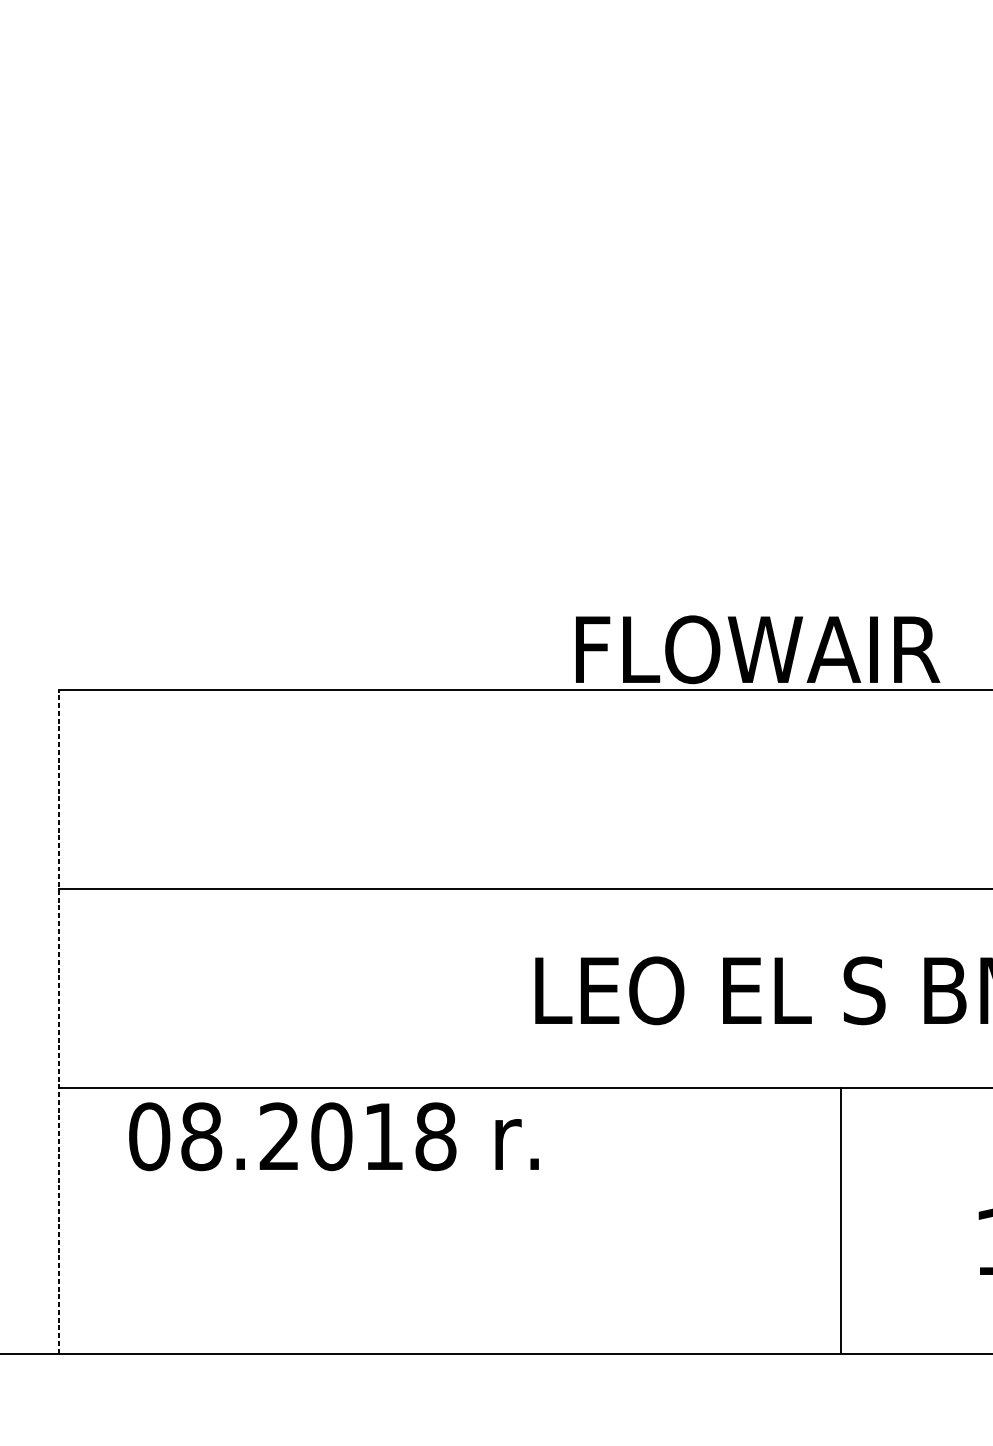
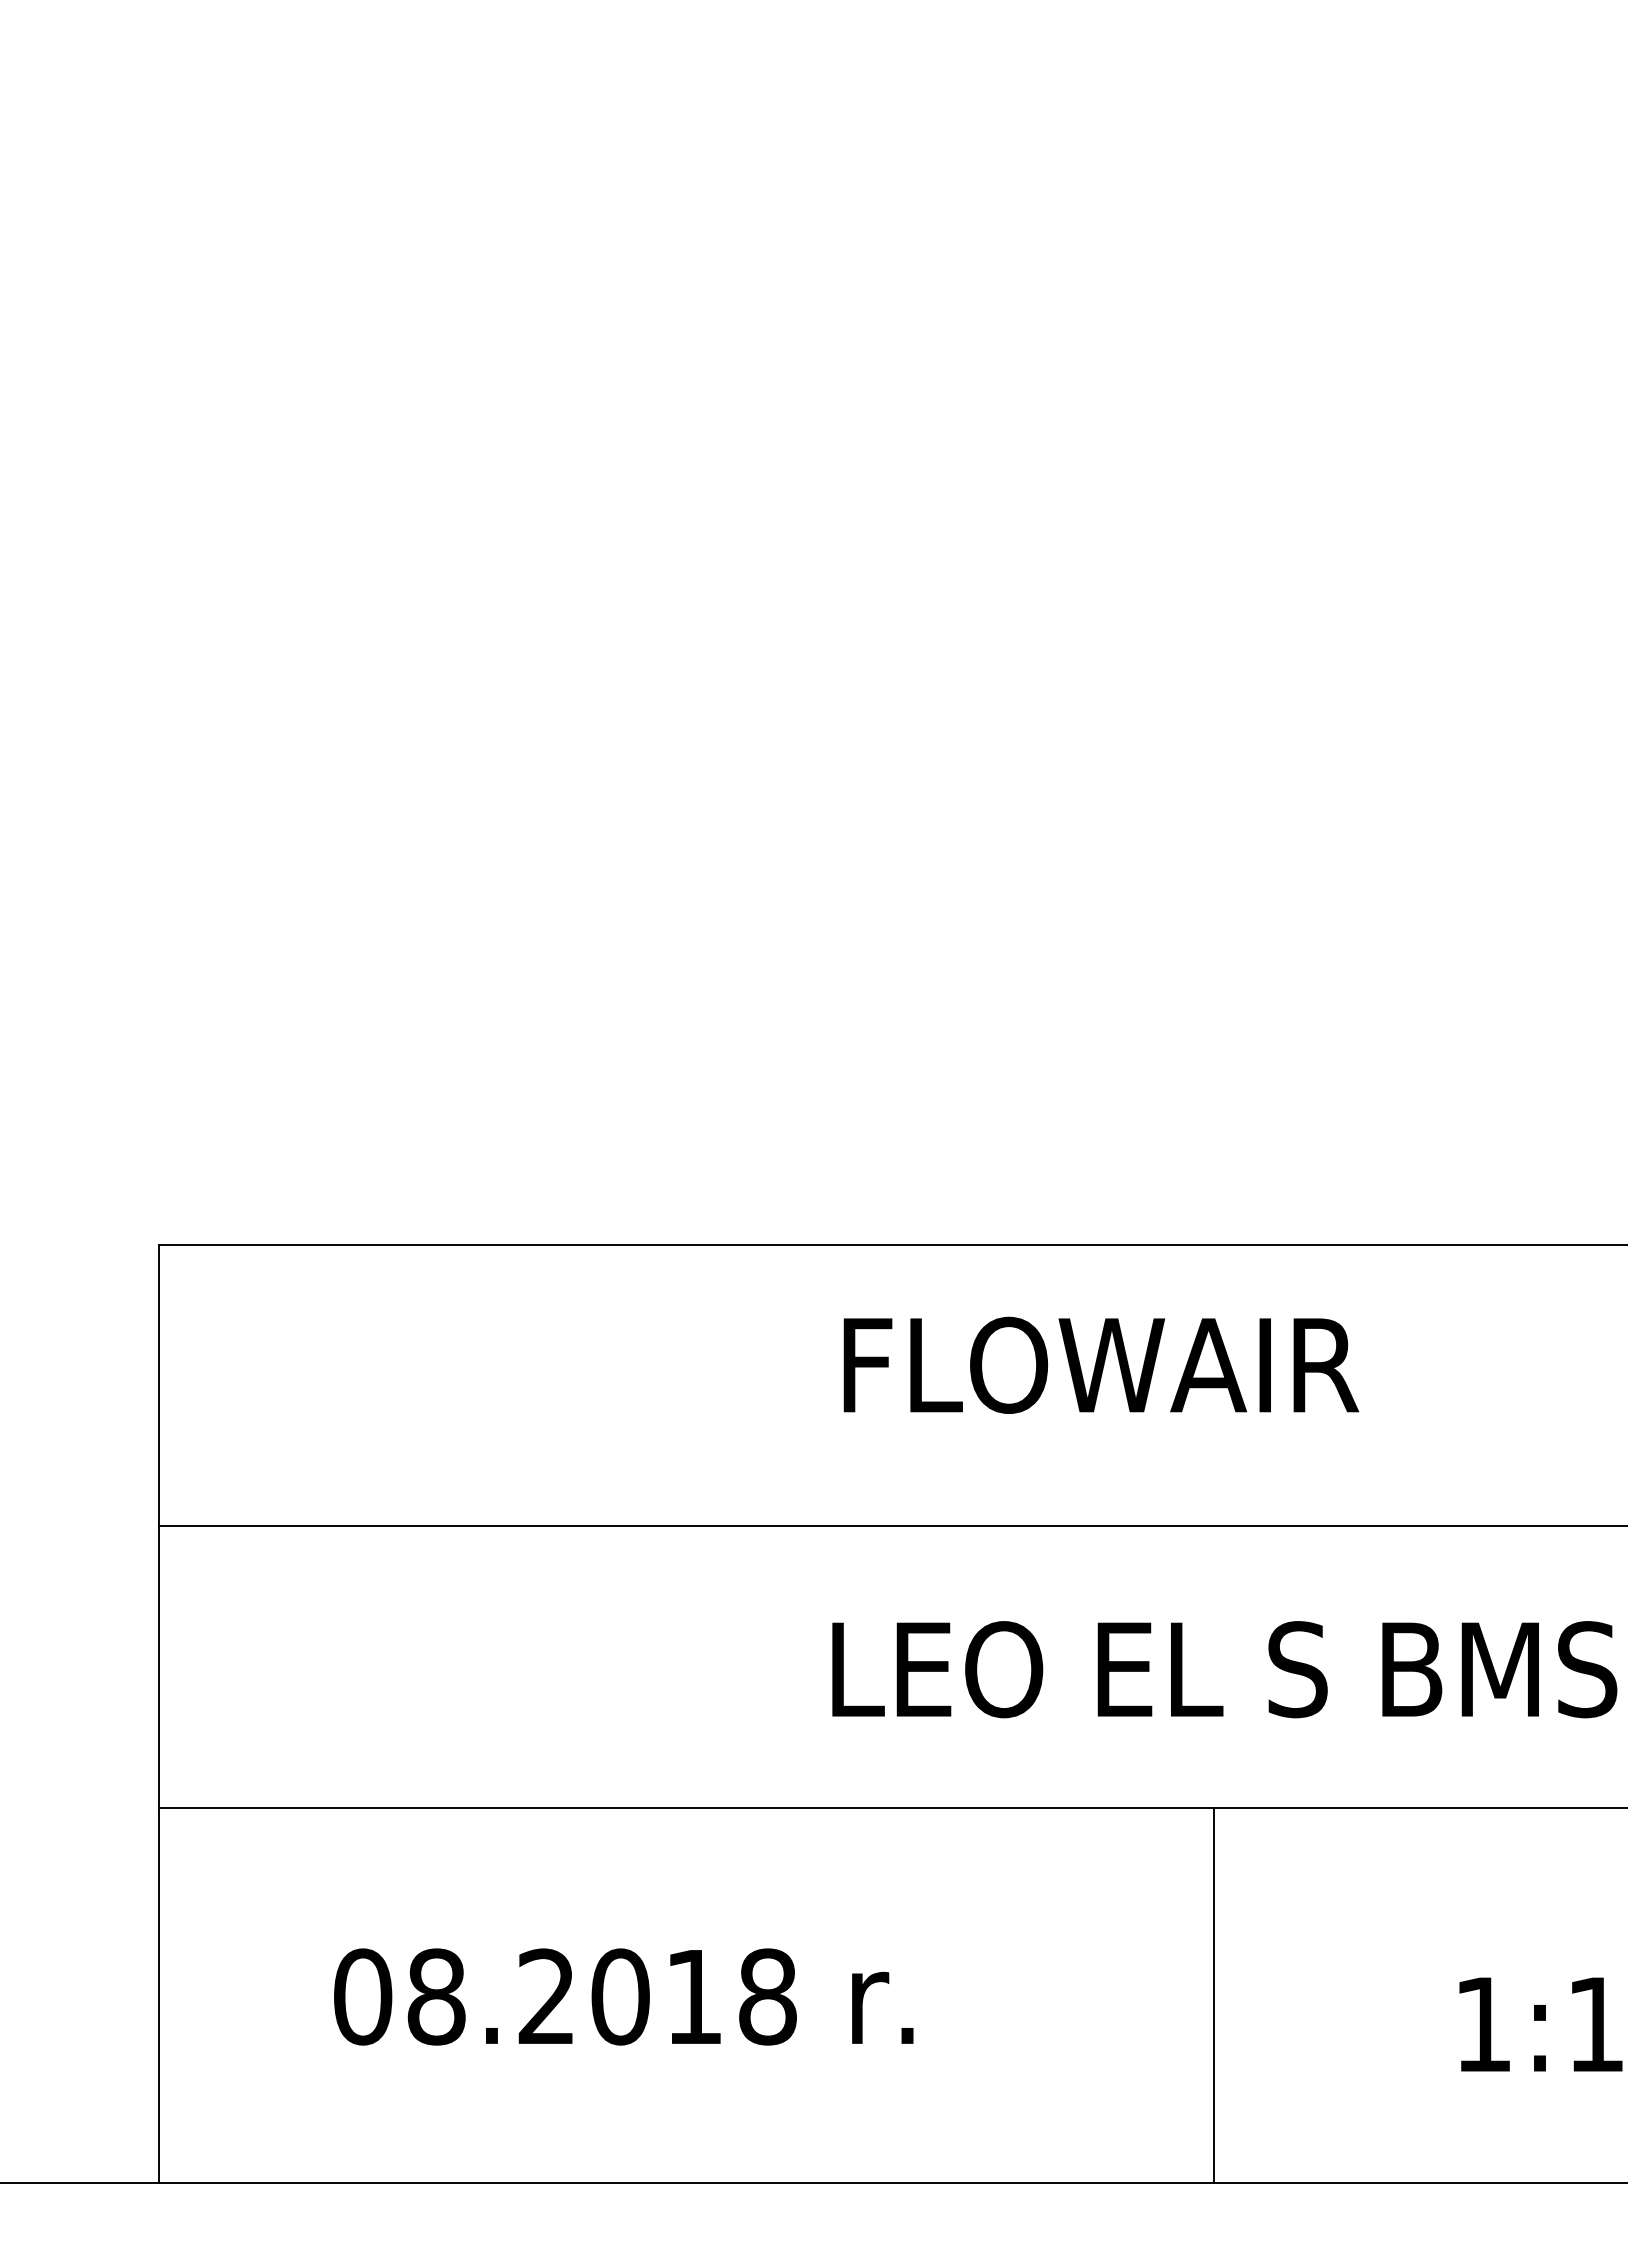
text: (758, 649) -> (1101, 1364), moved
line: (59, 1021) -> (159, 1713), dashed -> solid
text: (333, 1136) -> (623, 1996), moved
line: (840, 1220) -> (1214, 1994), moved

